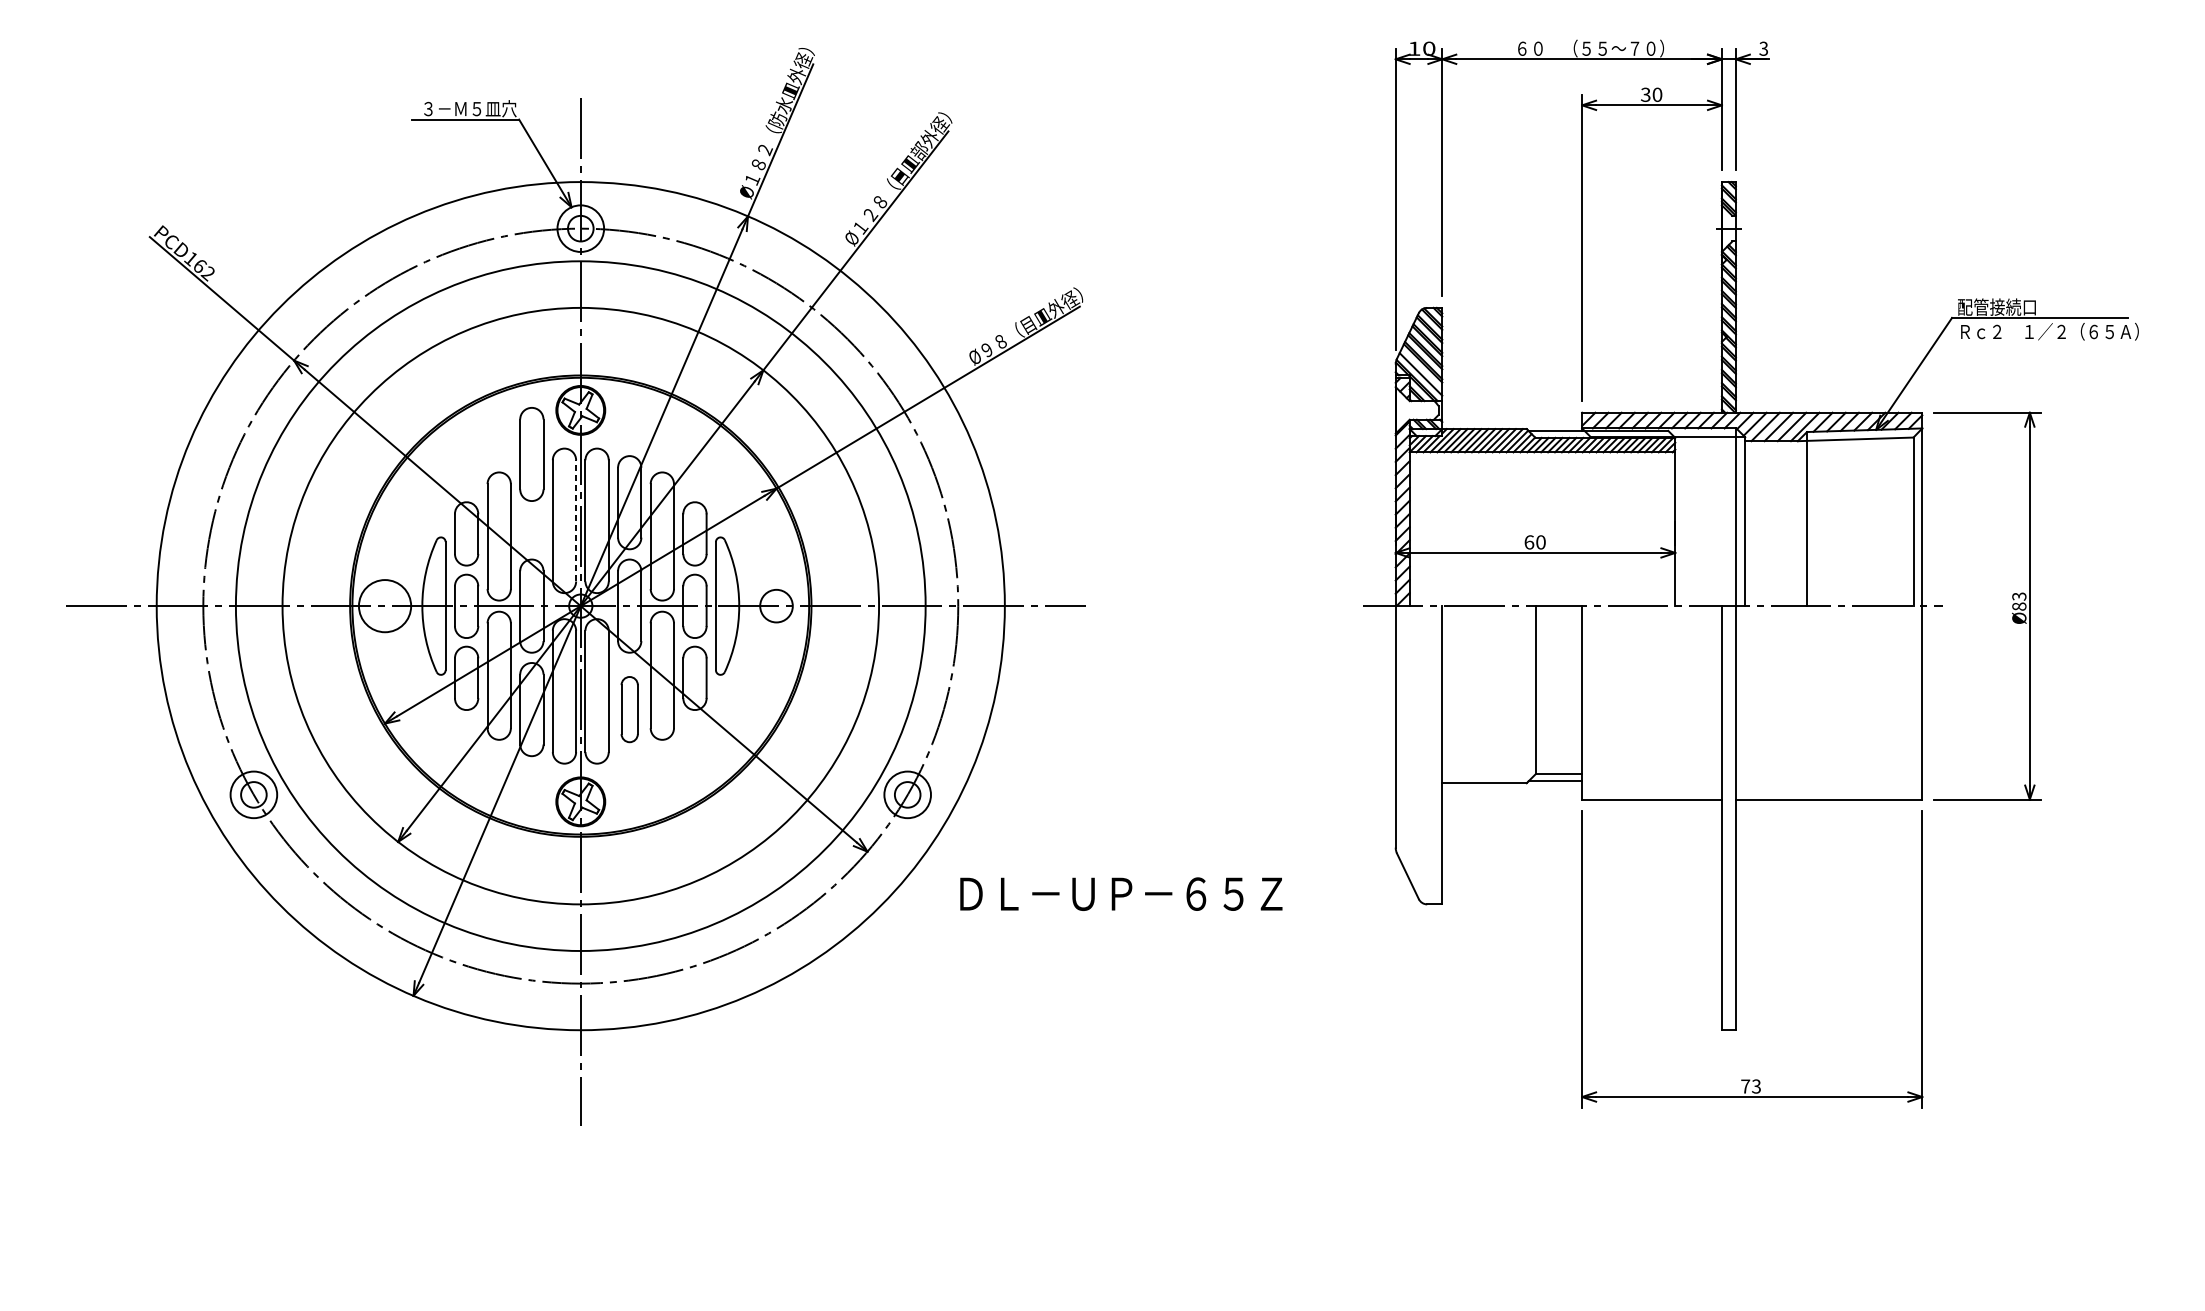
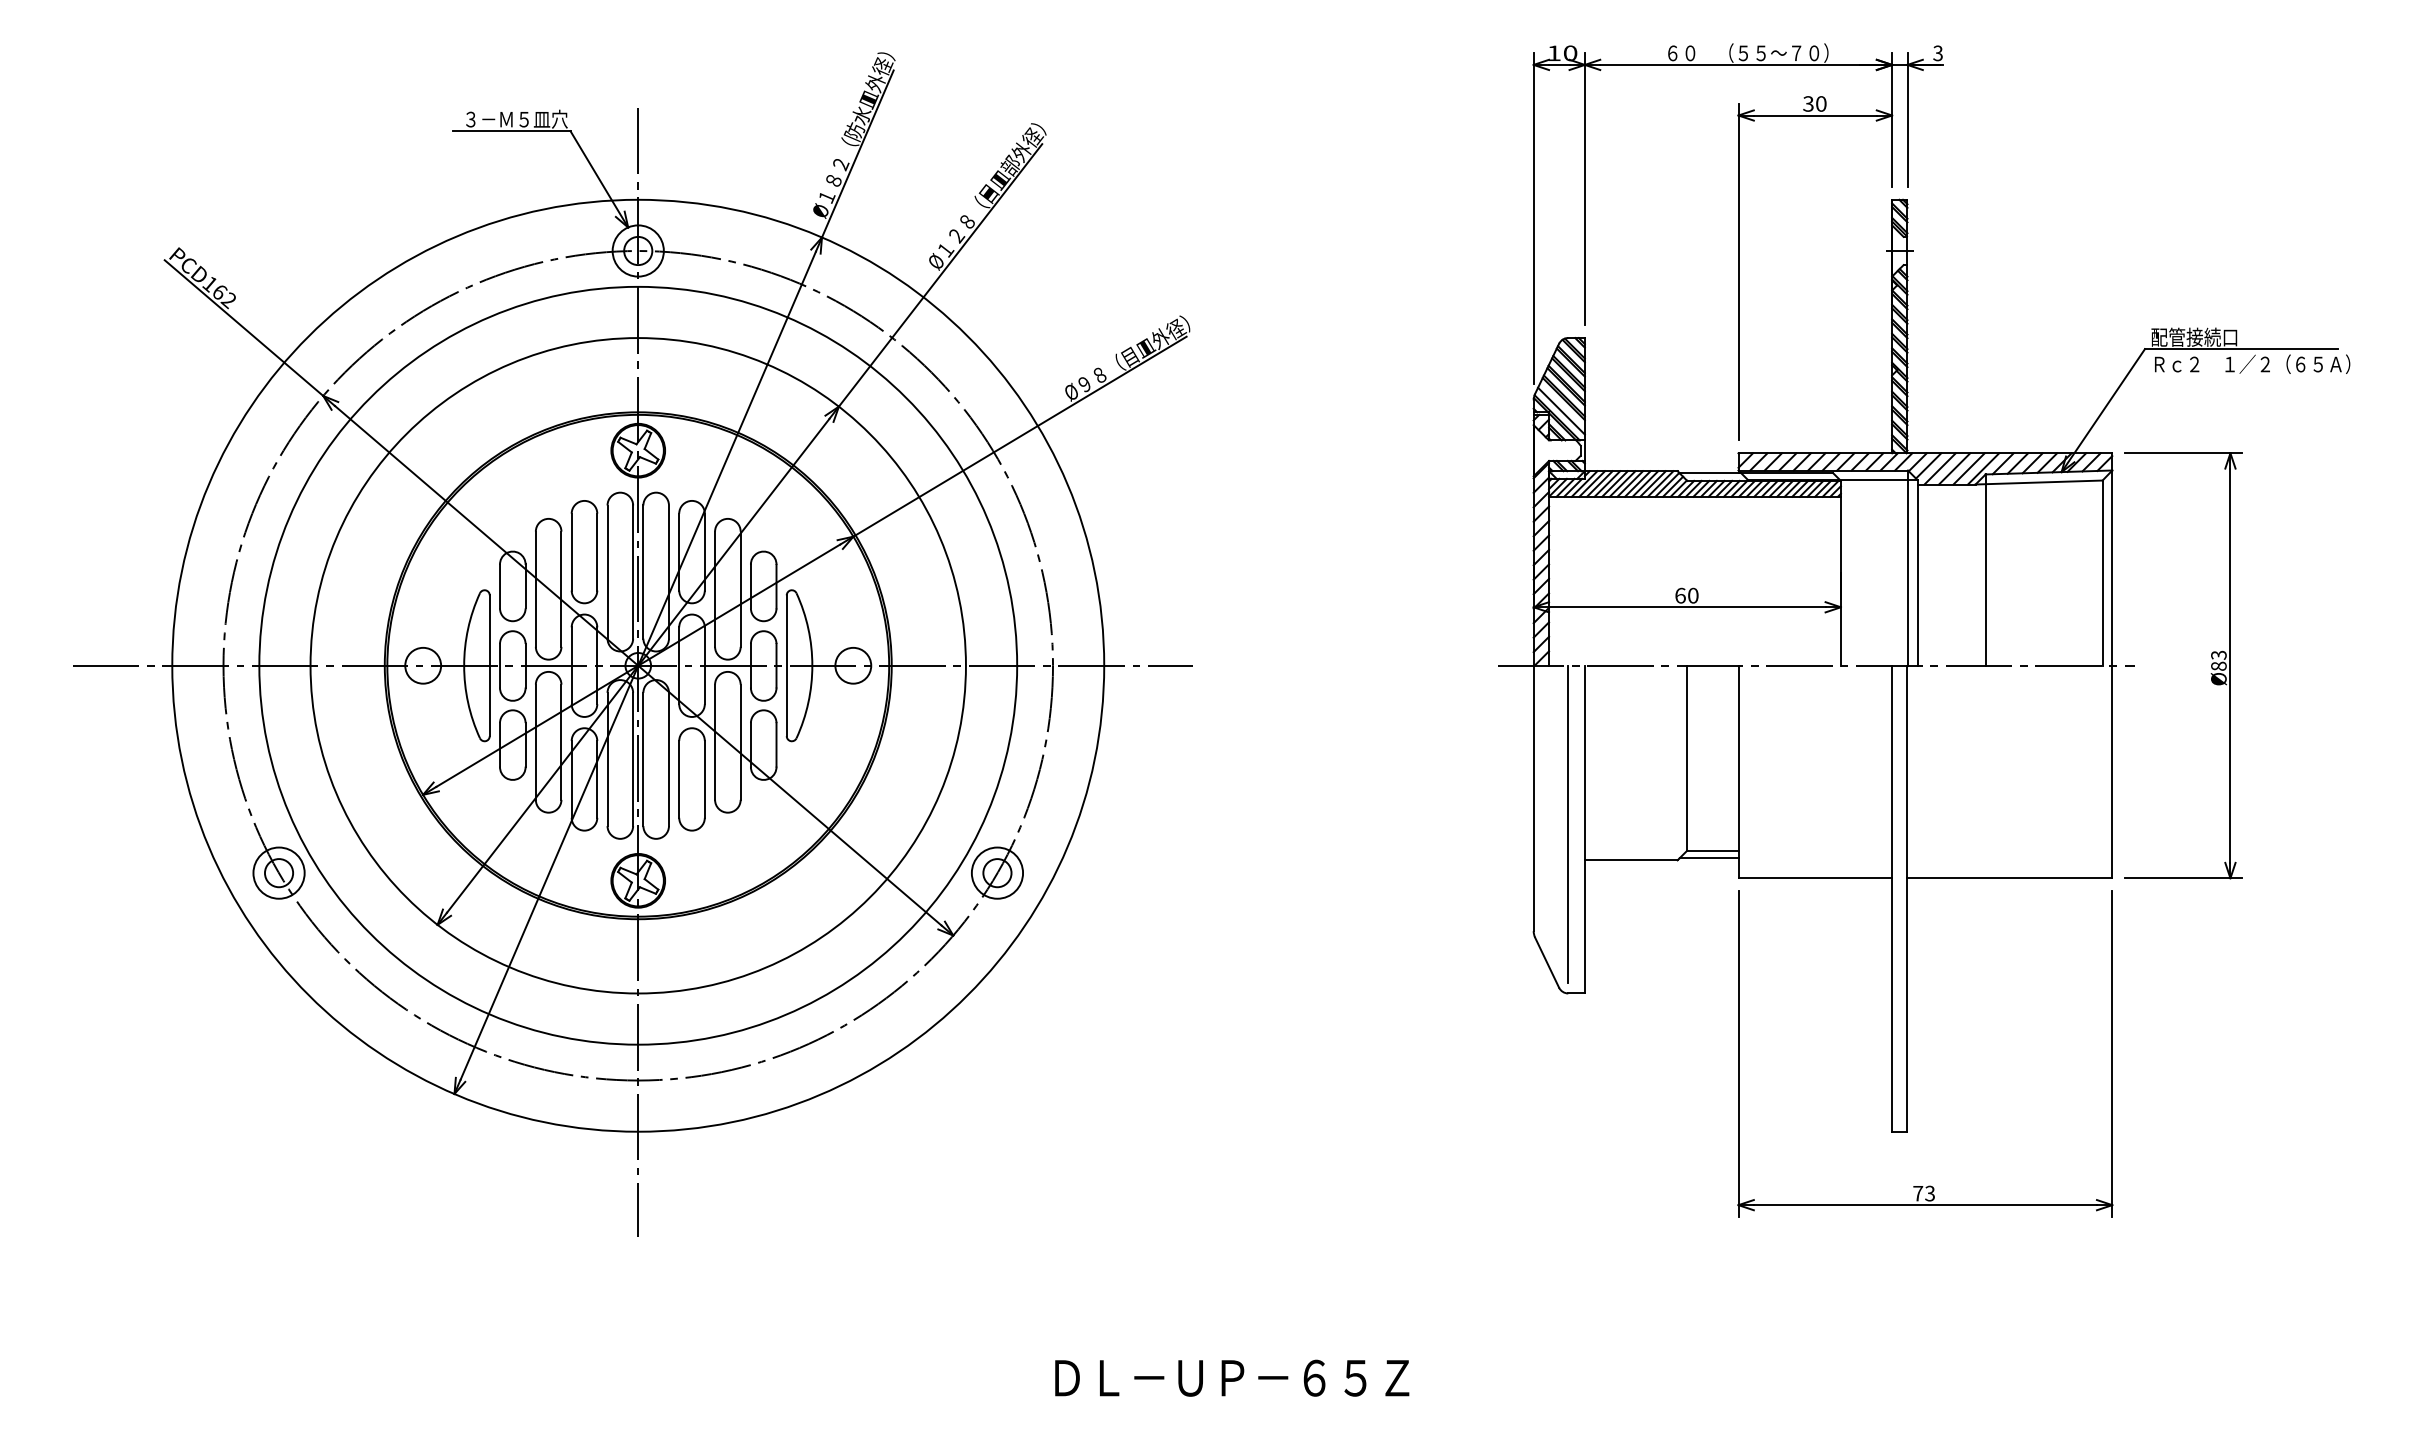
part: (531, 454) -> (584, 552), moved
line: (576, 521) -> (633, 572), dashed -> solid
circle: (385, 605) -> (423, 665), size x0.62
part: (629, 709) -> (691, 779), size x1.43
line: (1427, 750) -> (1568, 824), added
text: (1121, 893) -> (1232, 1377), moved

